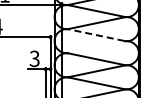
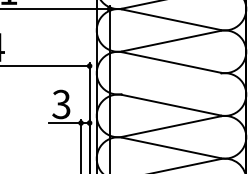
line: (96, 35) -> (171, 63), dashed -> solid

